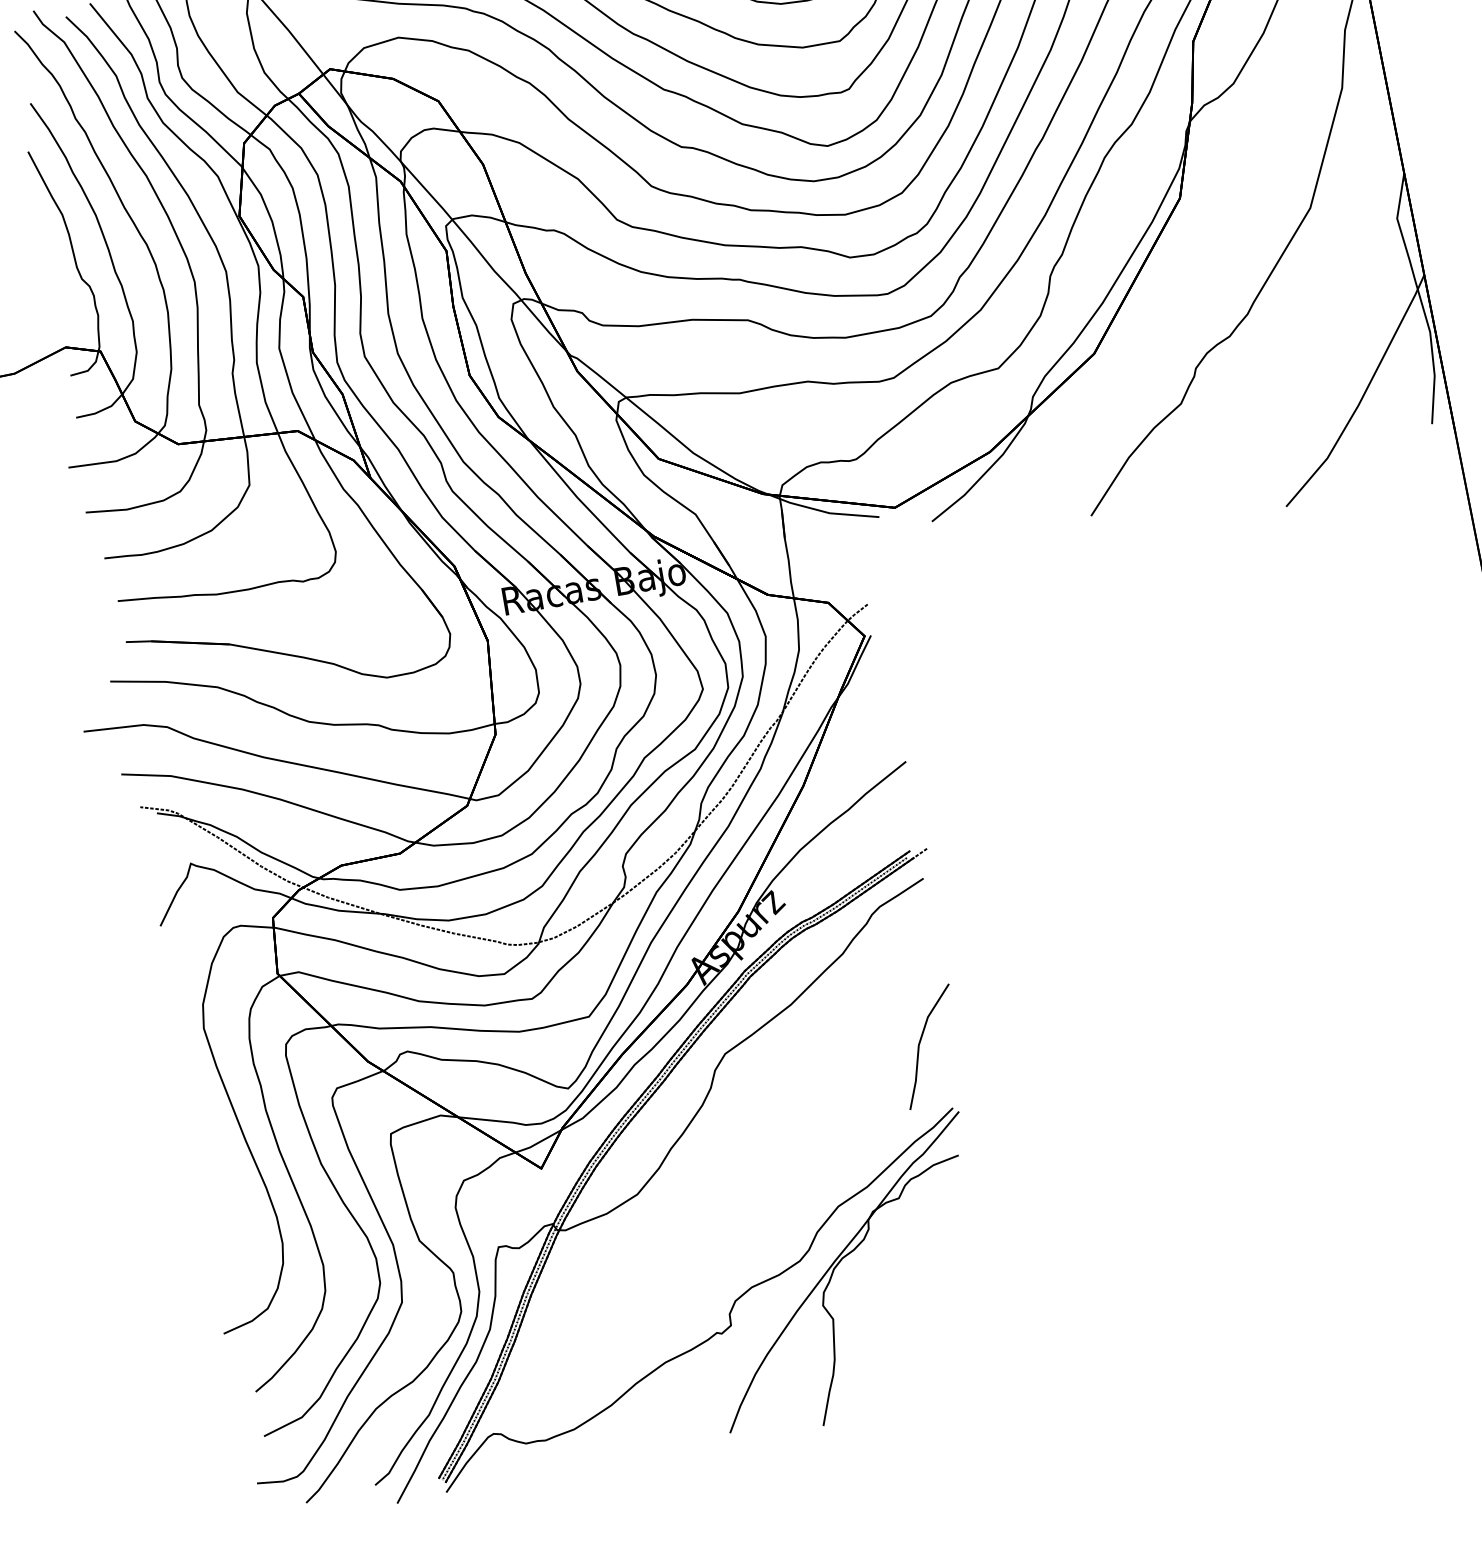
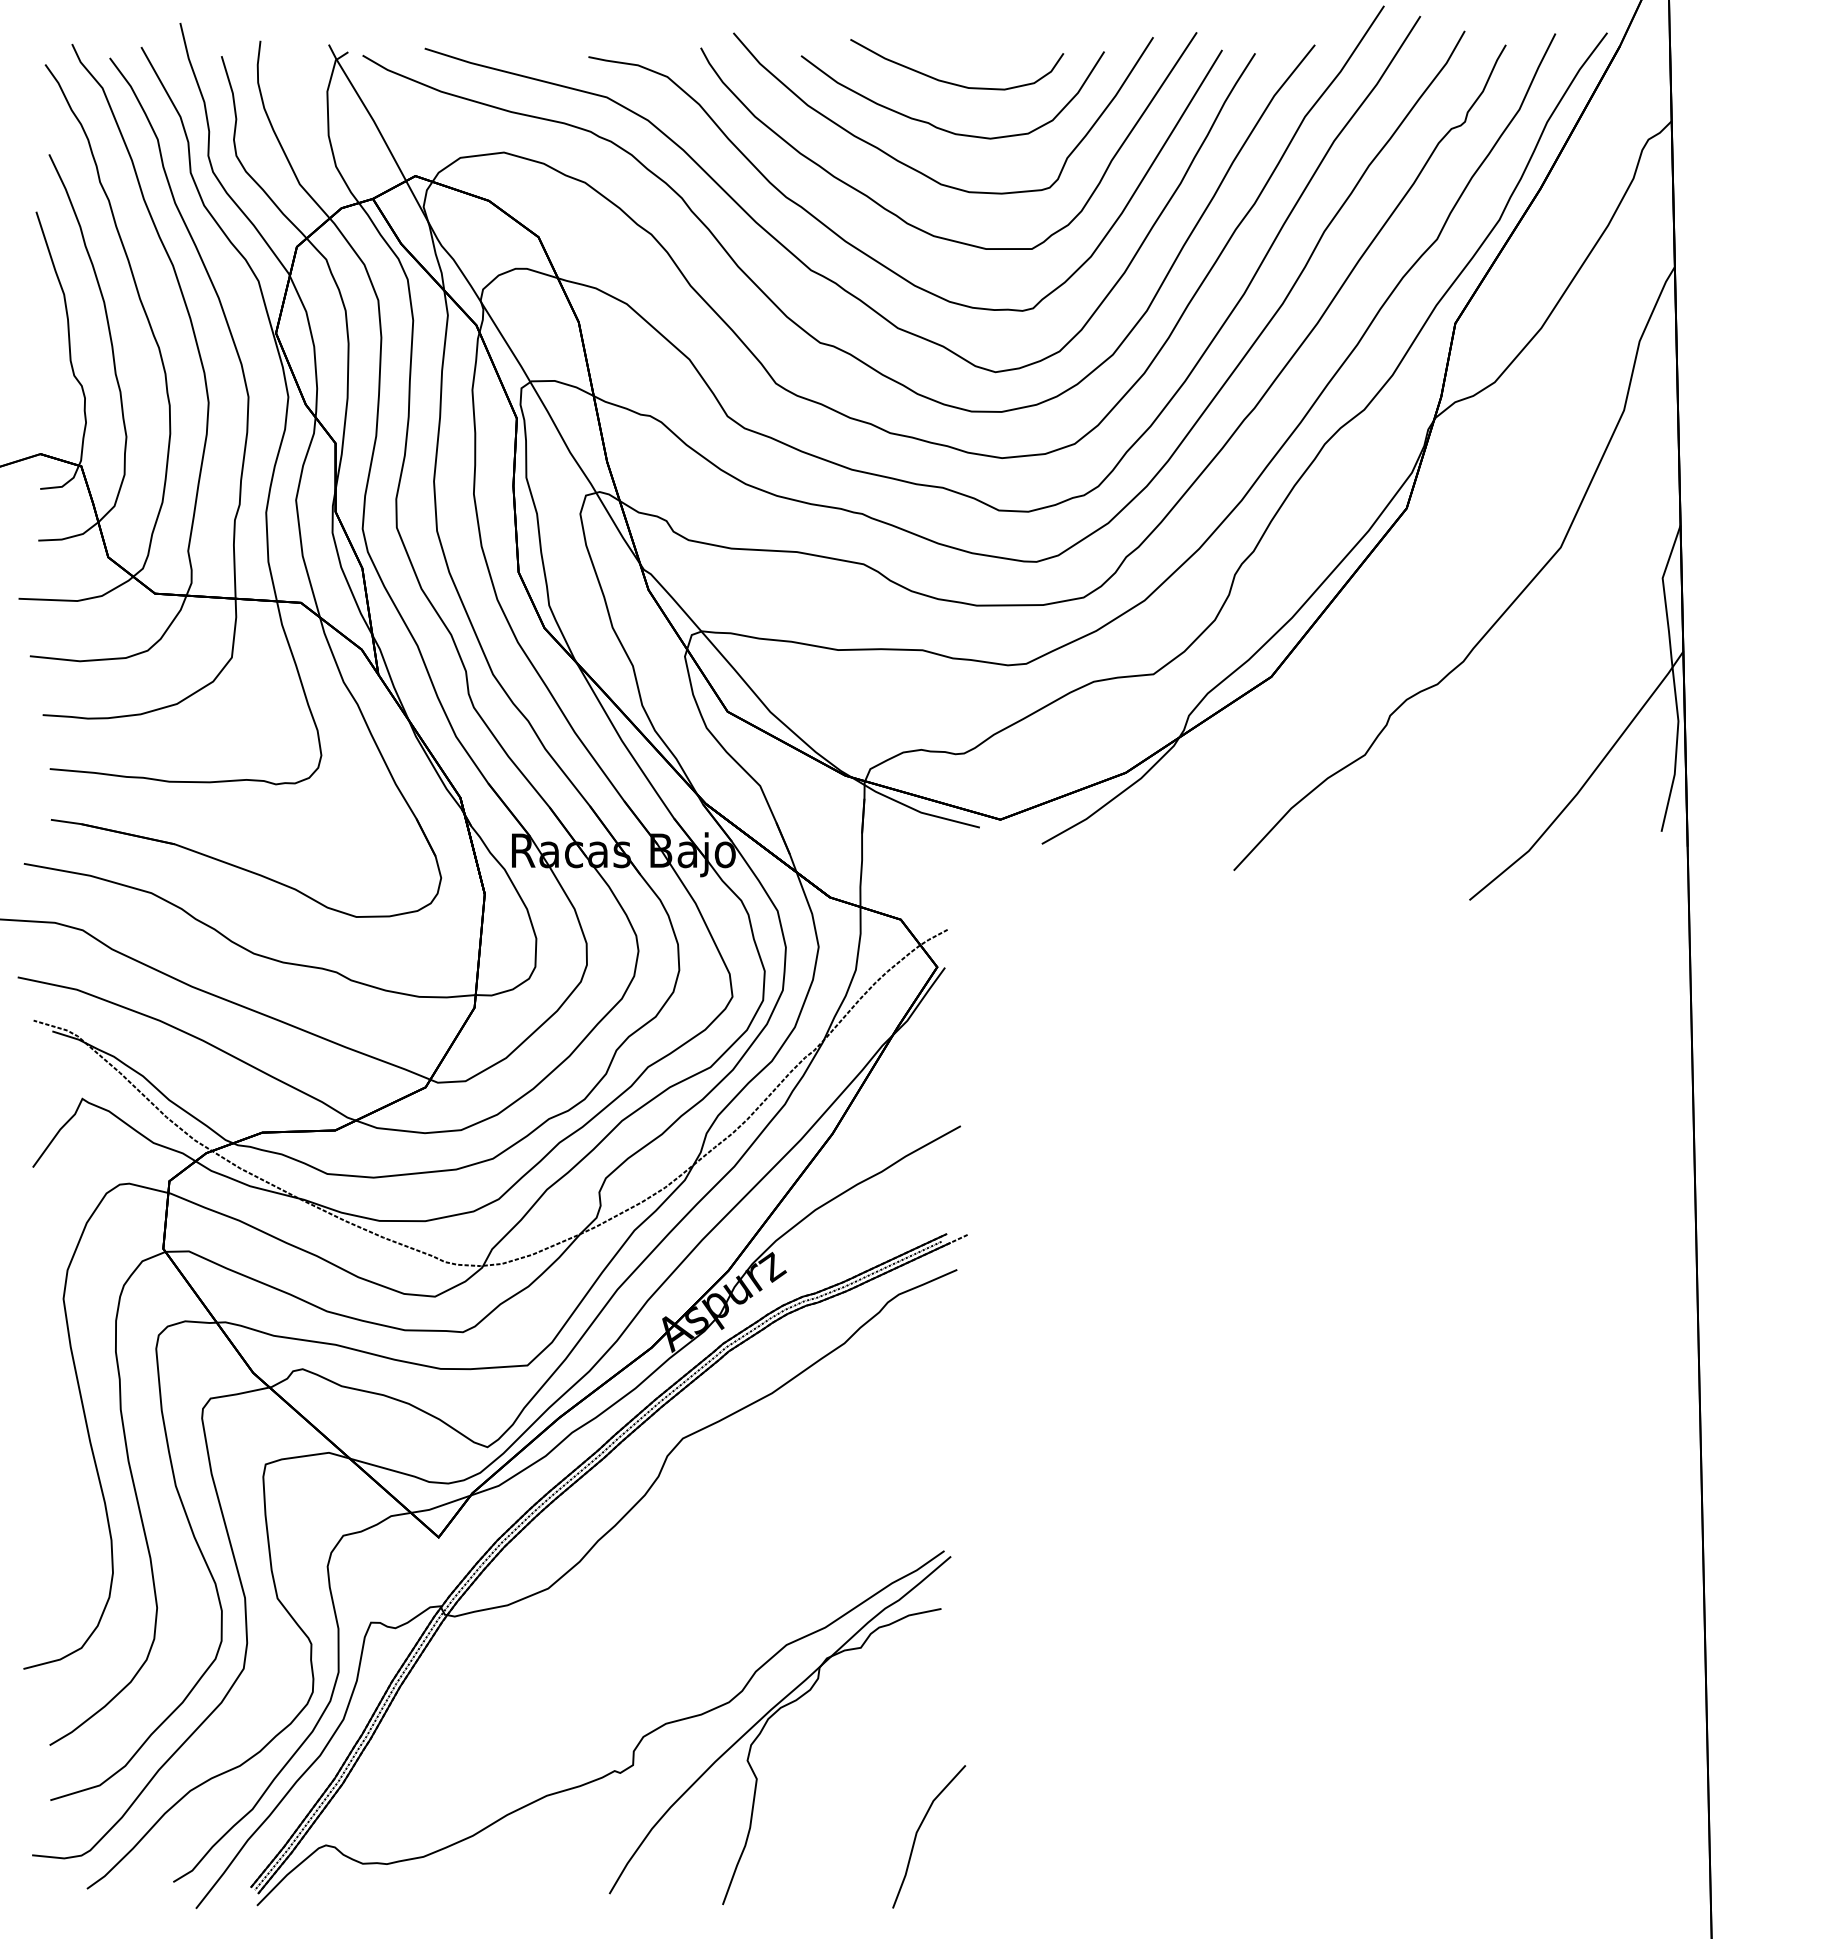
part: (920, 1044) -> (918, 1831), moved

